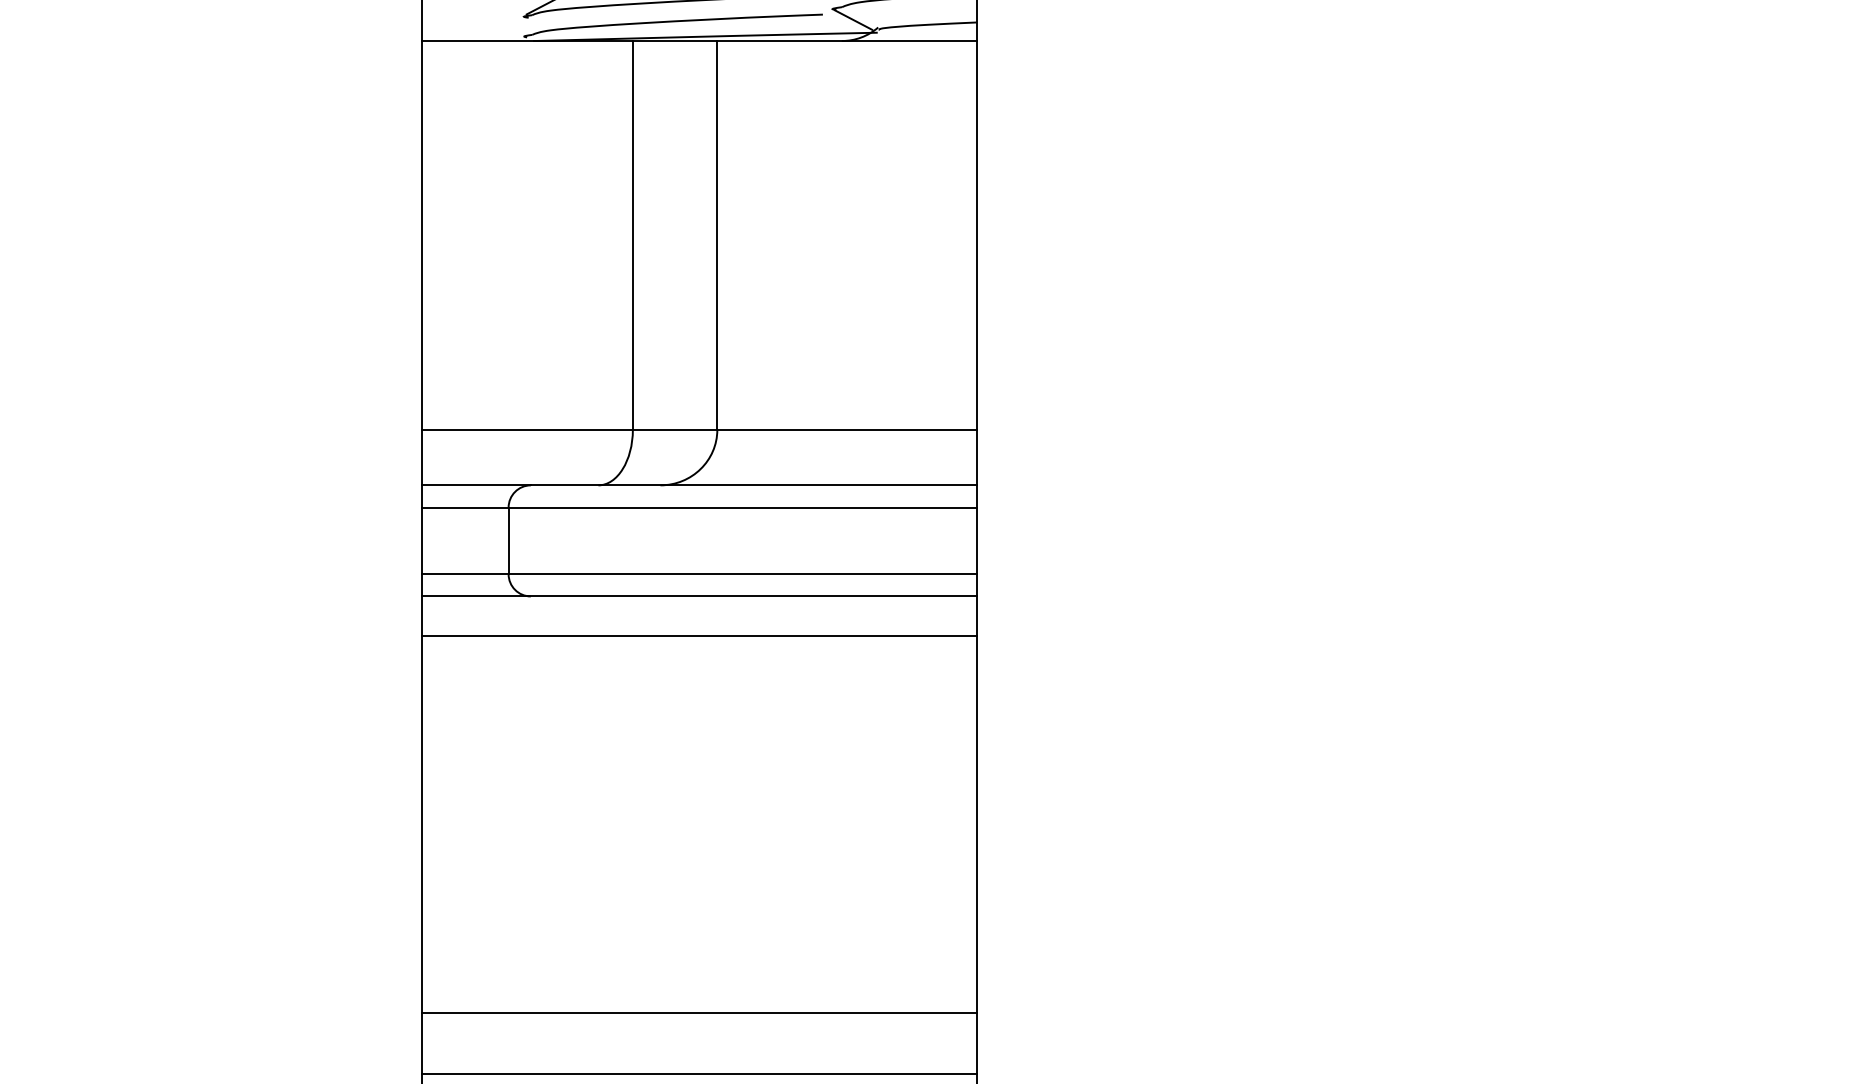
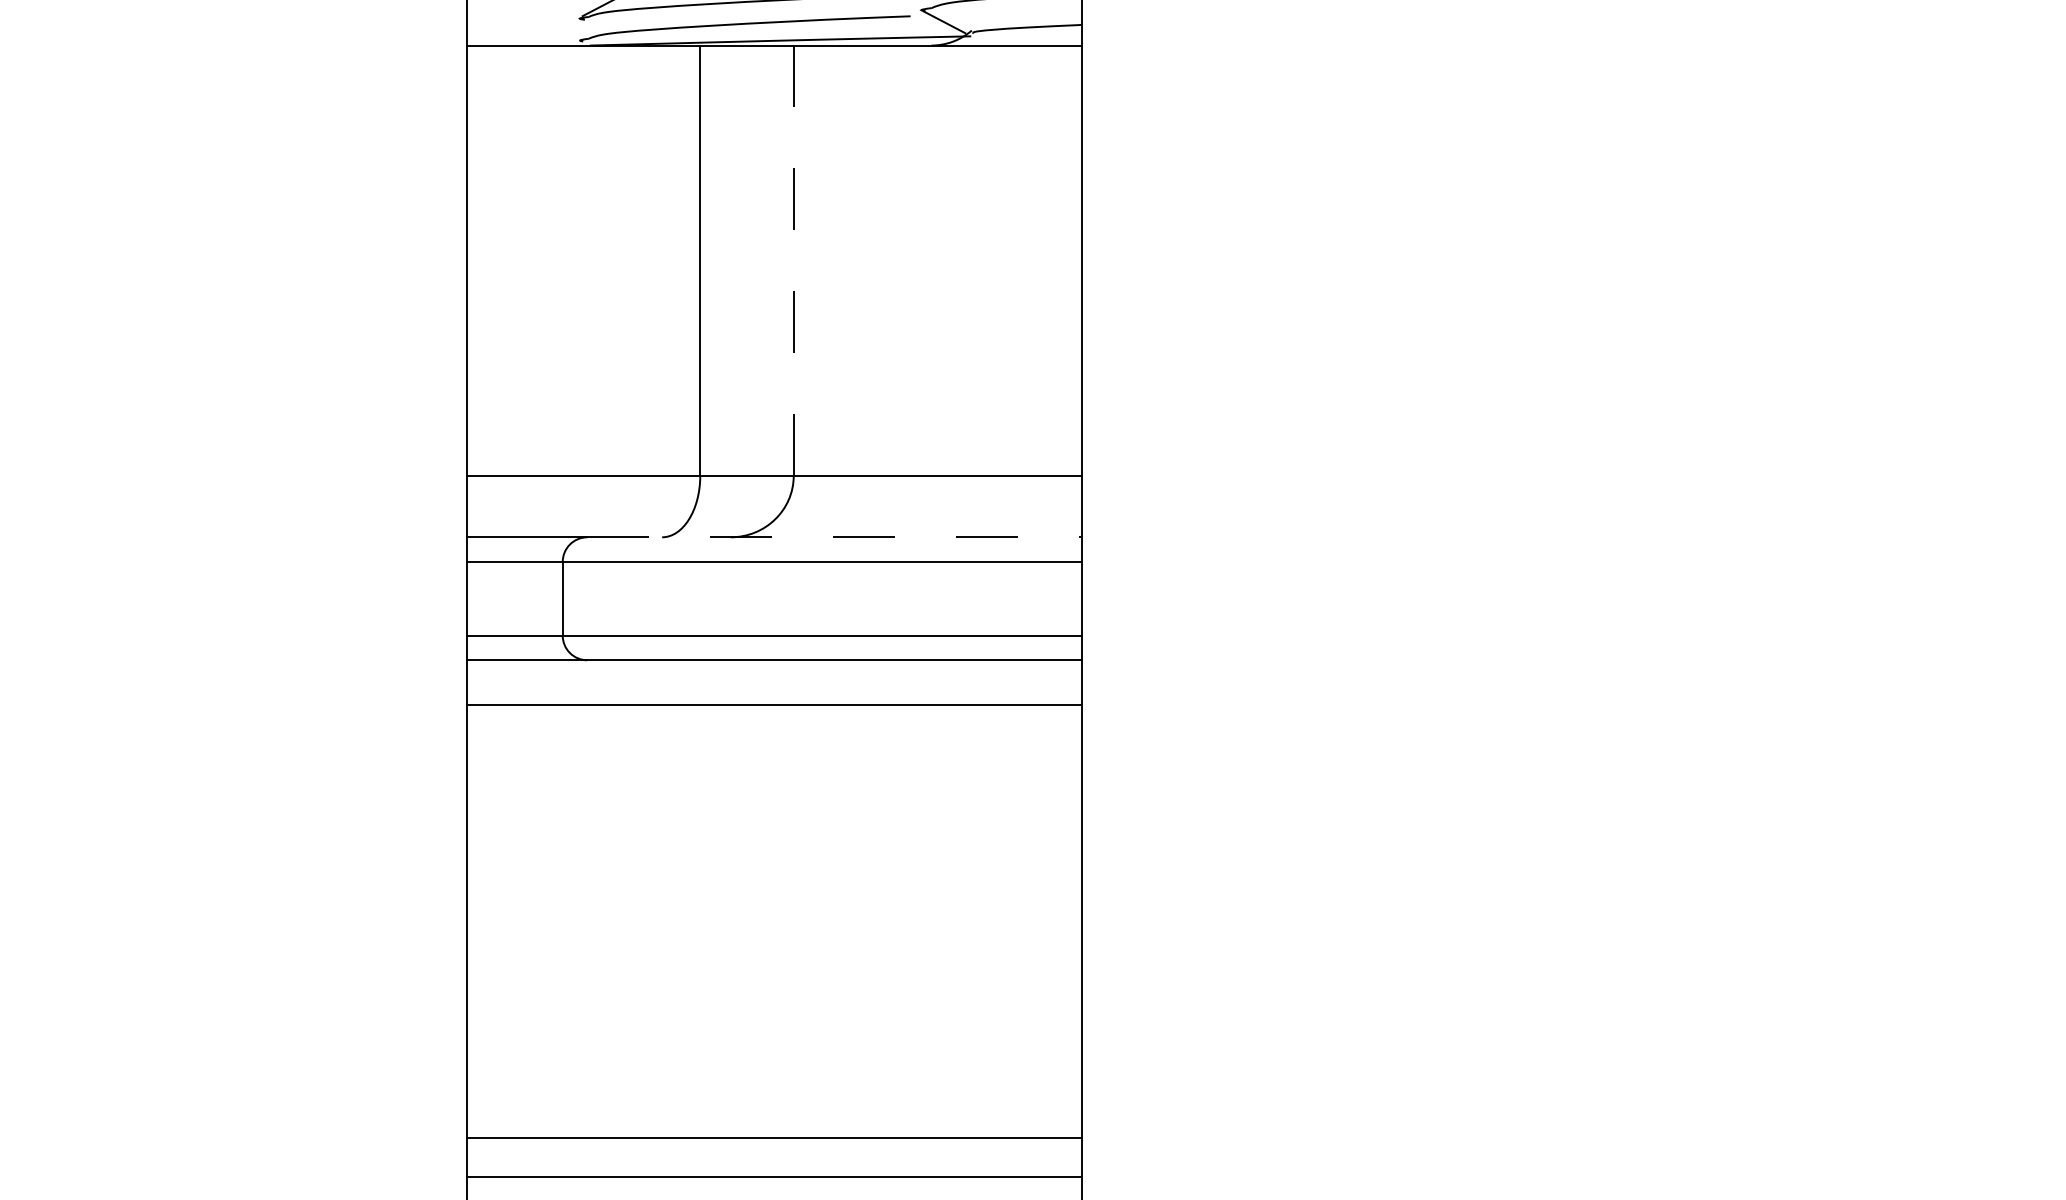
line: (717, 234) -> (793, 259), solid -> dashed
line: (754, 485) -> (834, 537), solid -> dashed
line: (699, 1012) -> (774, 1177), moved
line: (699, 1074) -> (774, 1138), moved

